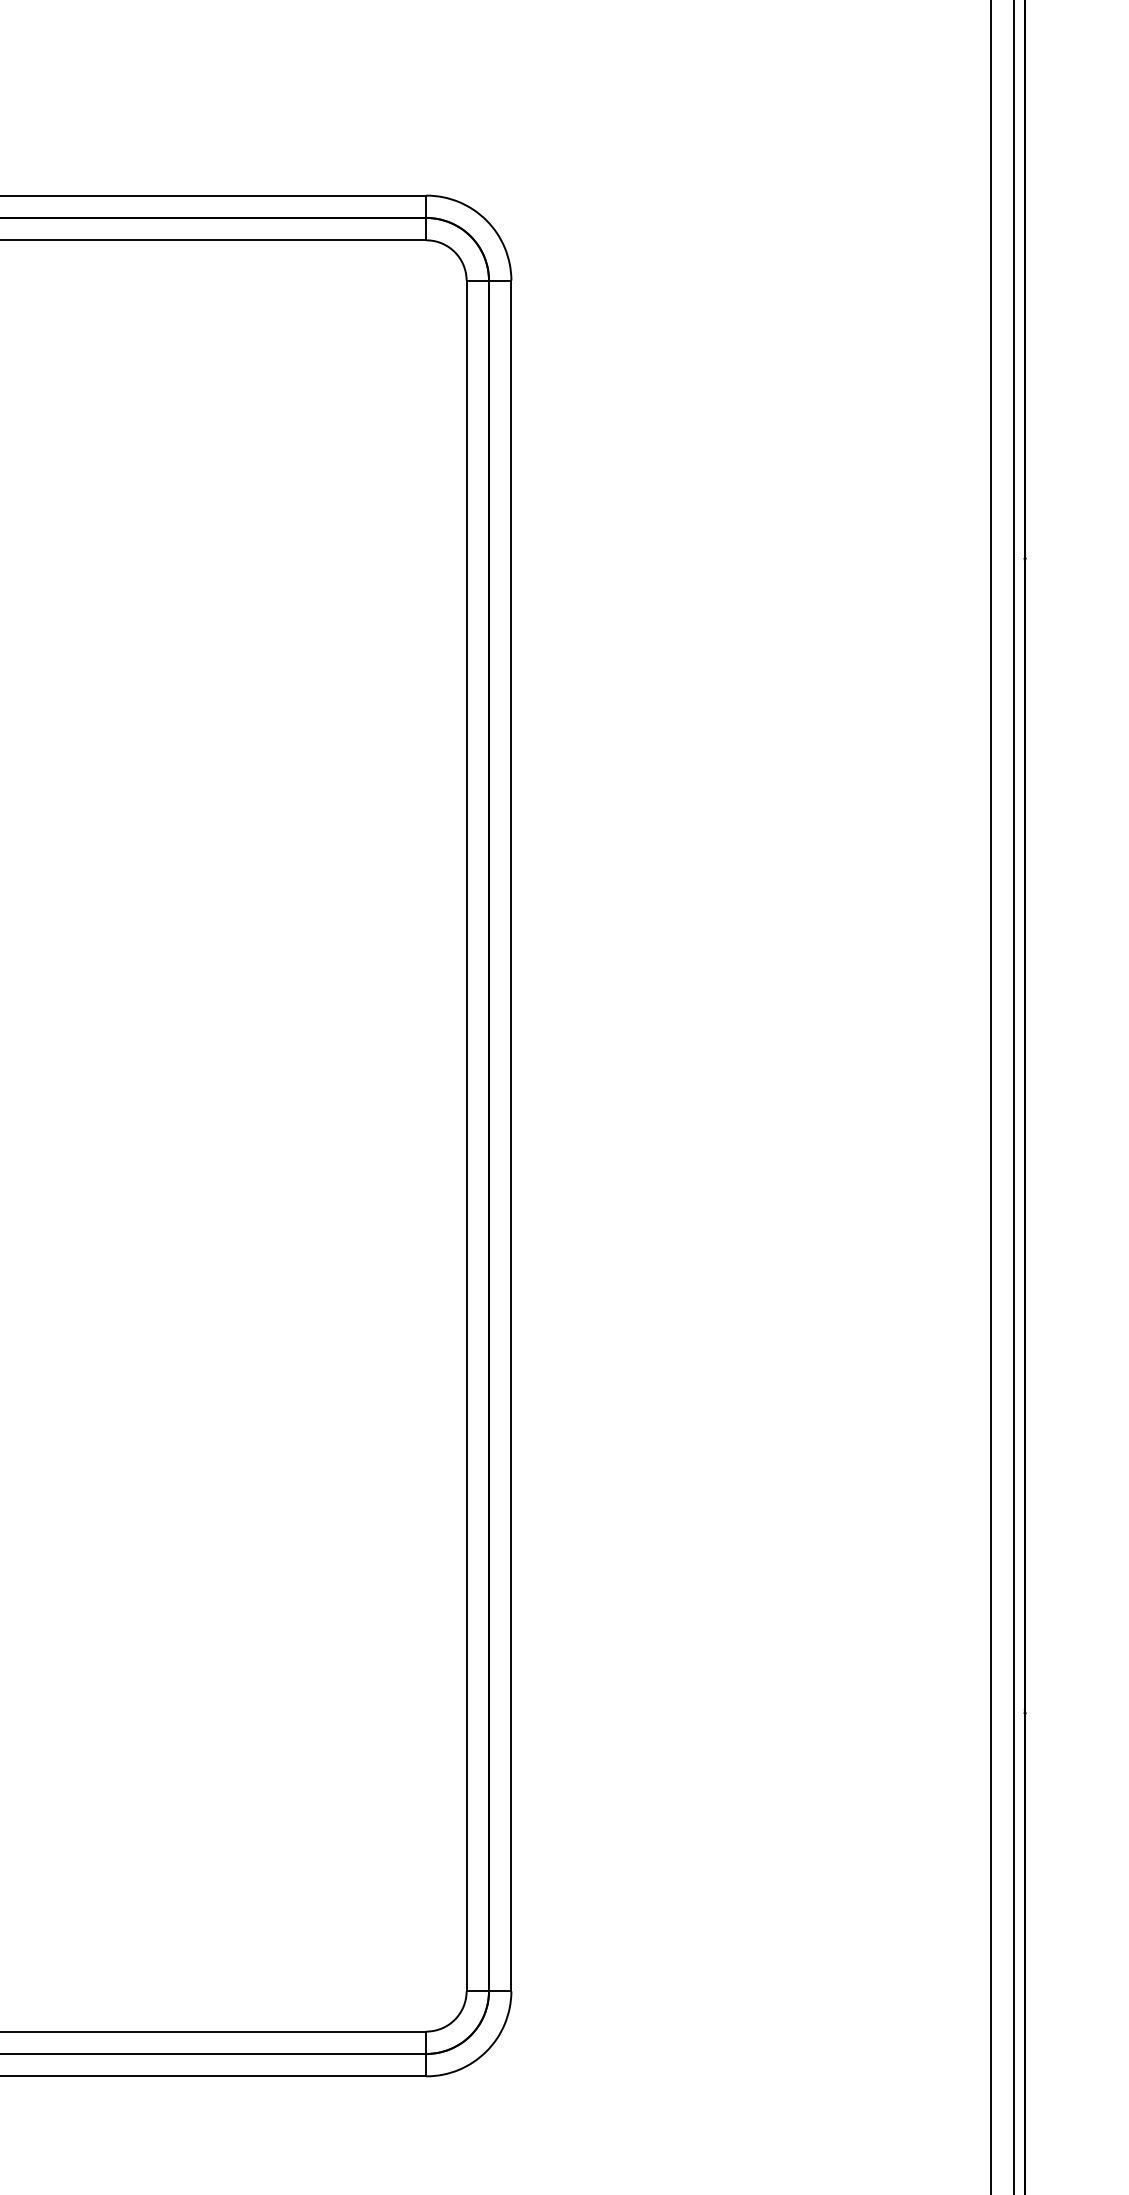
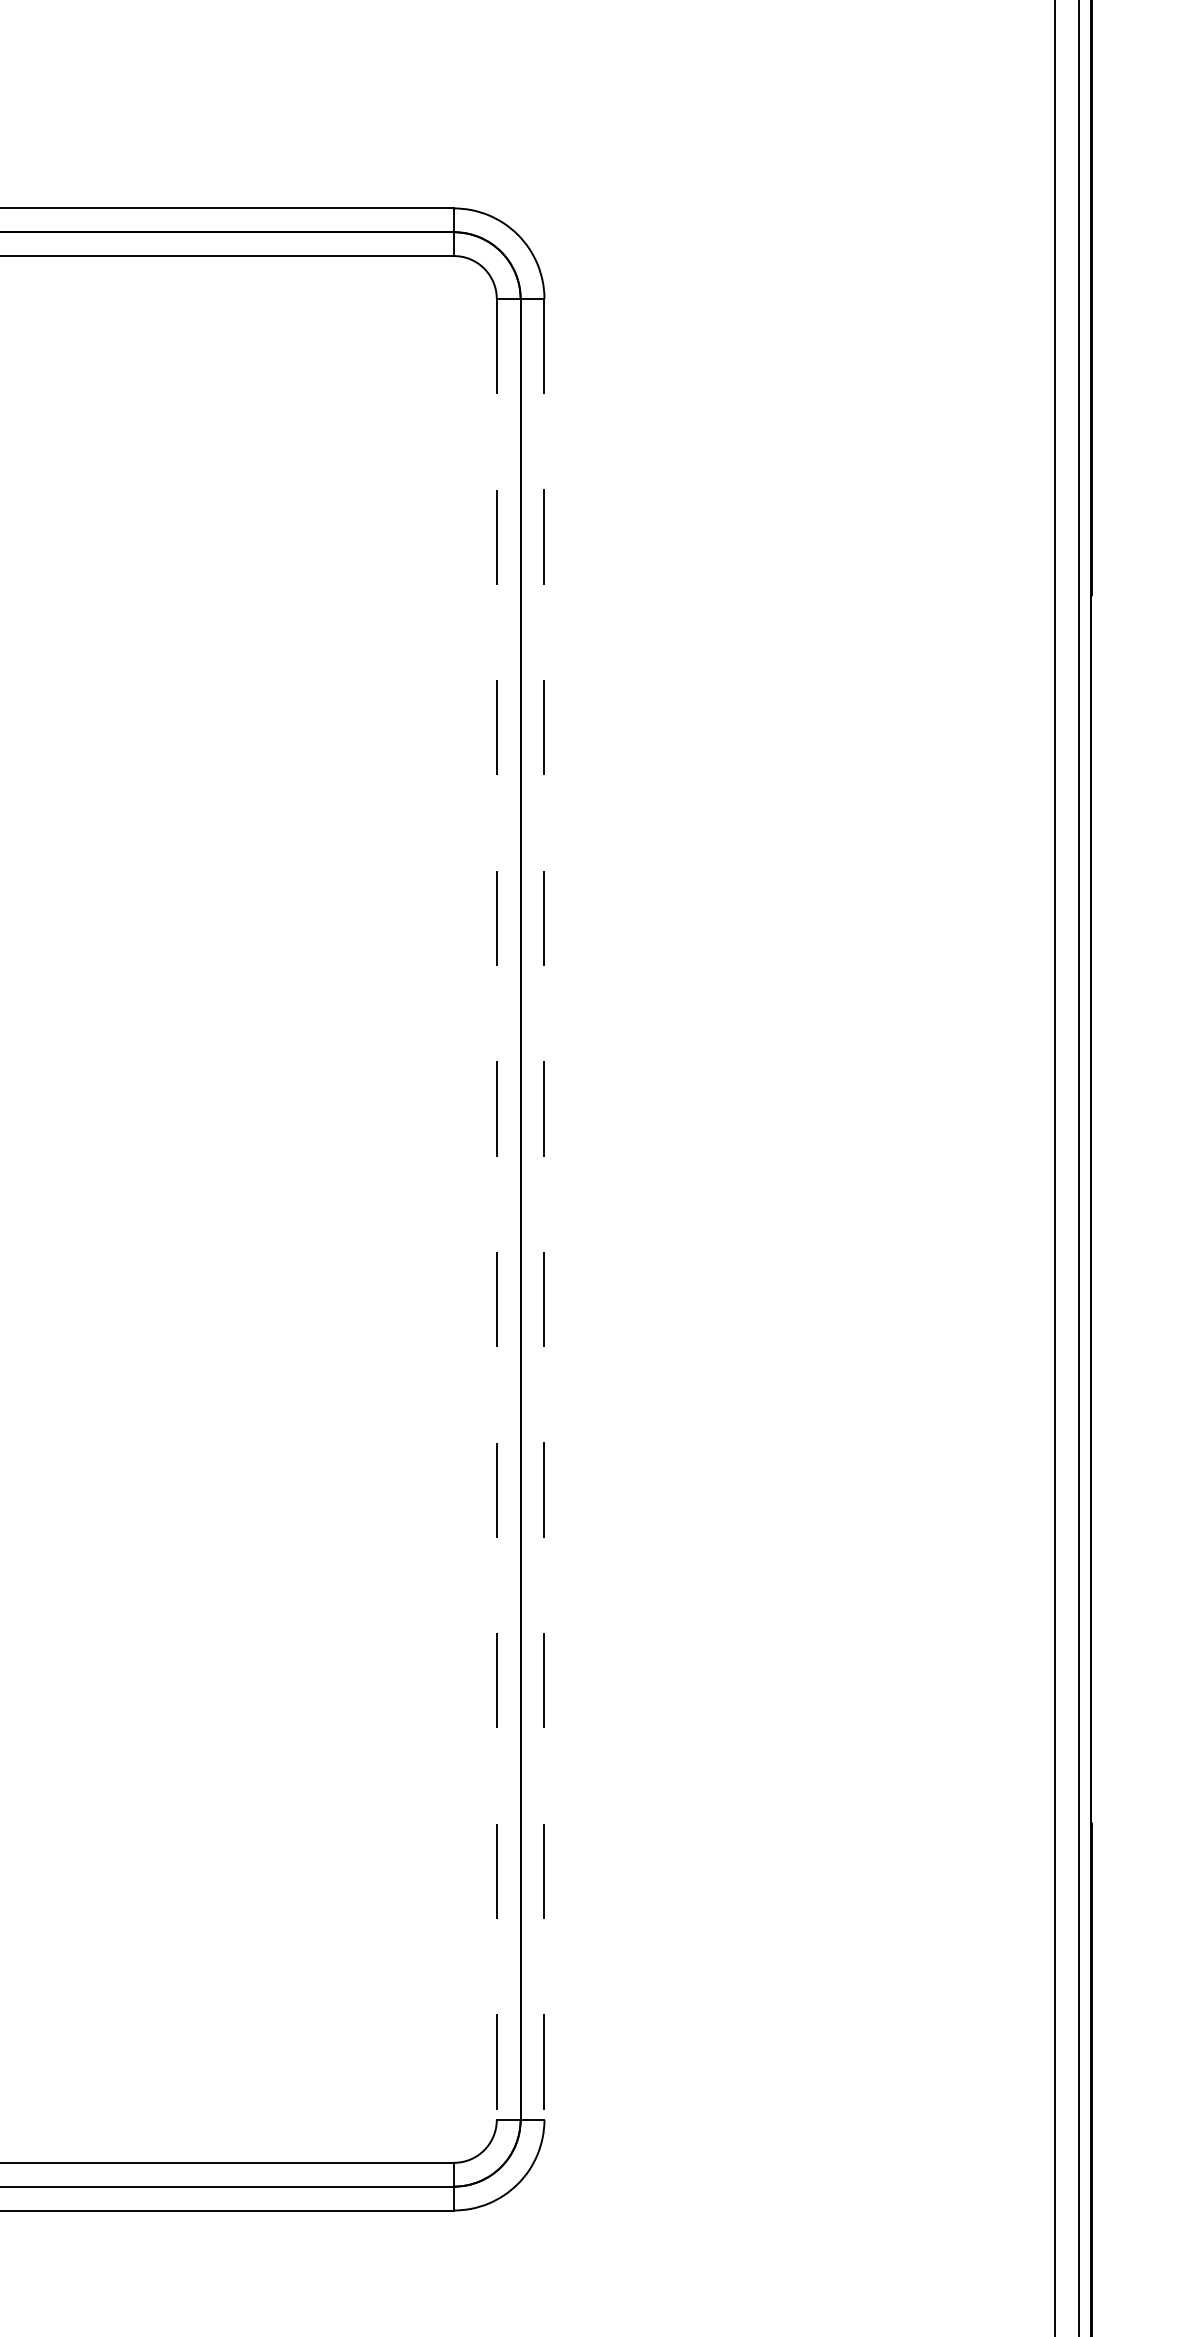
line: (466, 1136) -> (496, 1209), solid -> dashed
line: (511, 1136) -> (544, 1209), solid -> dashed

